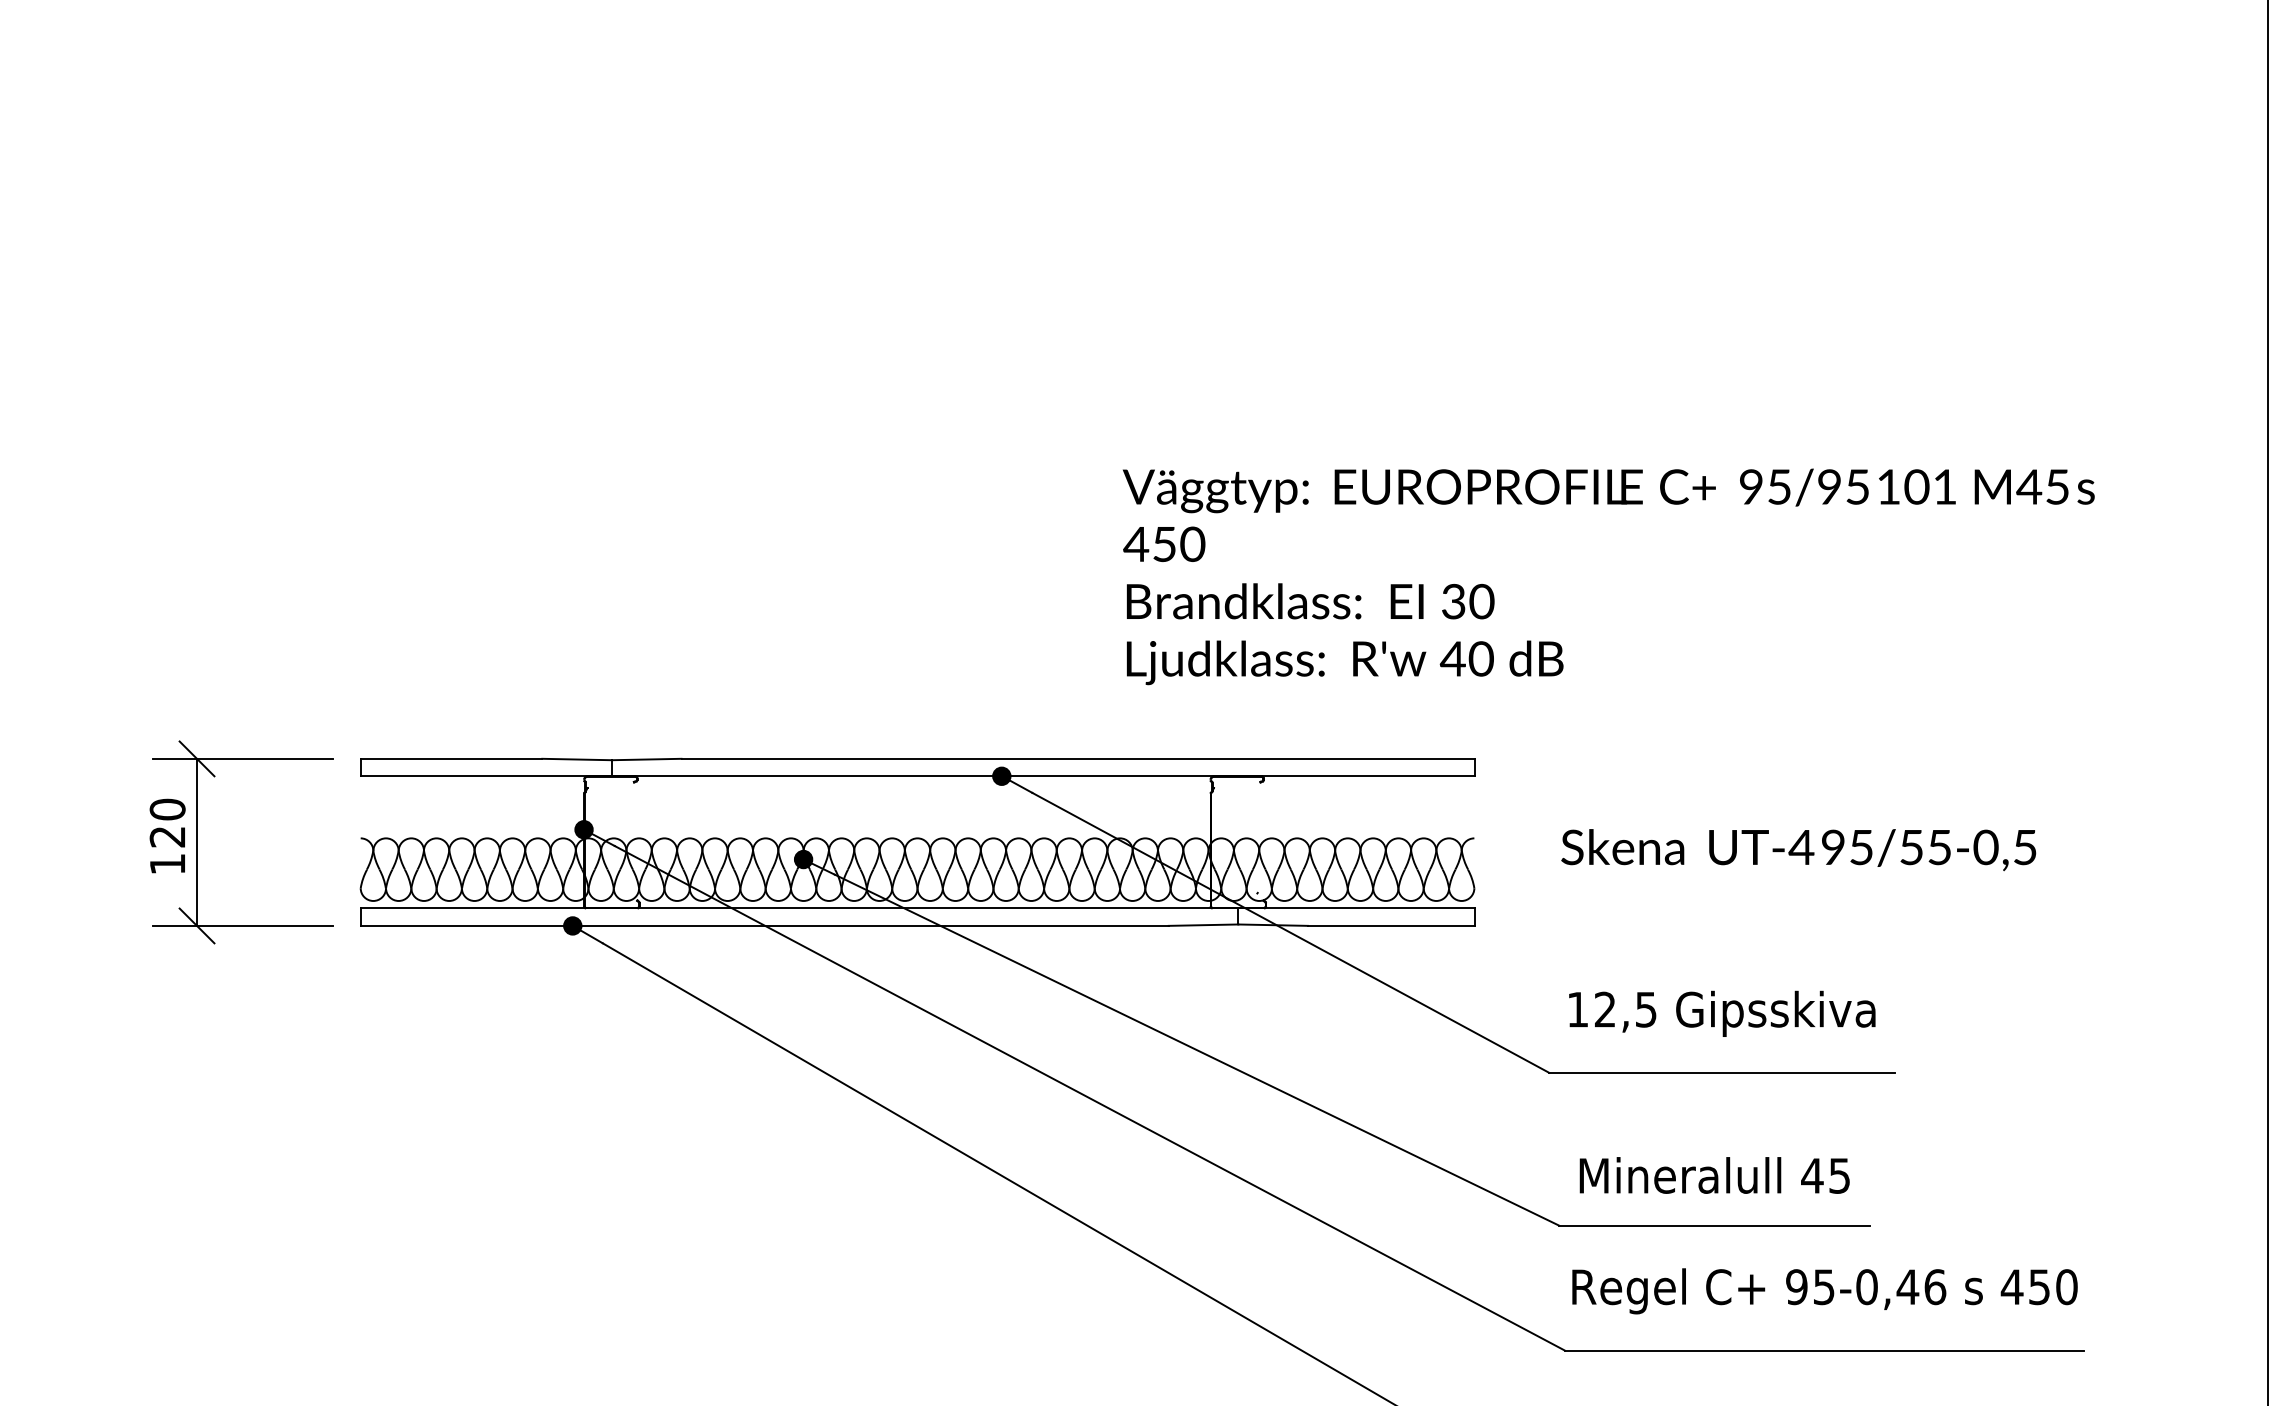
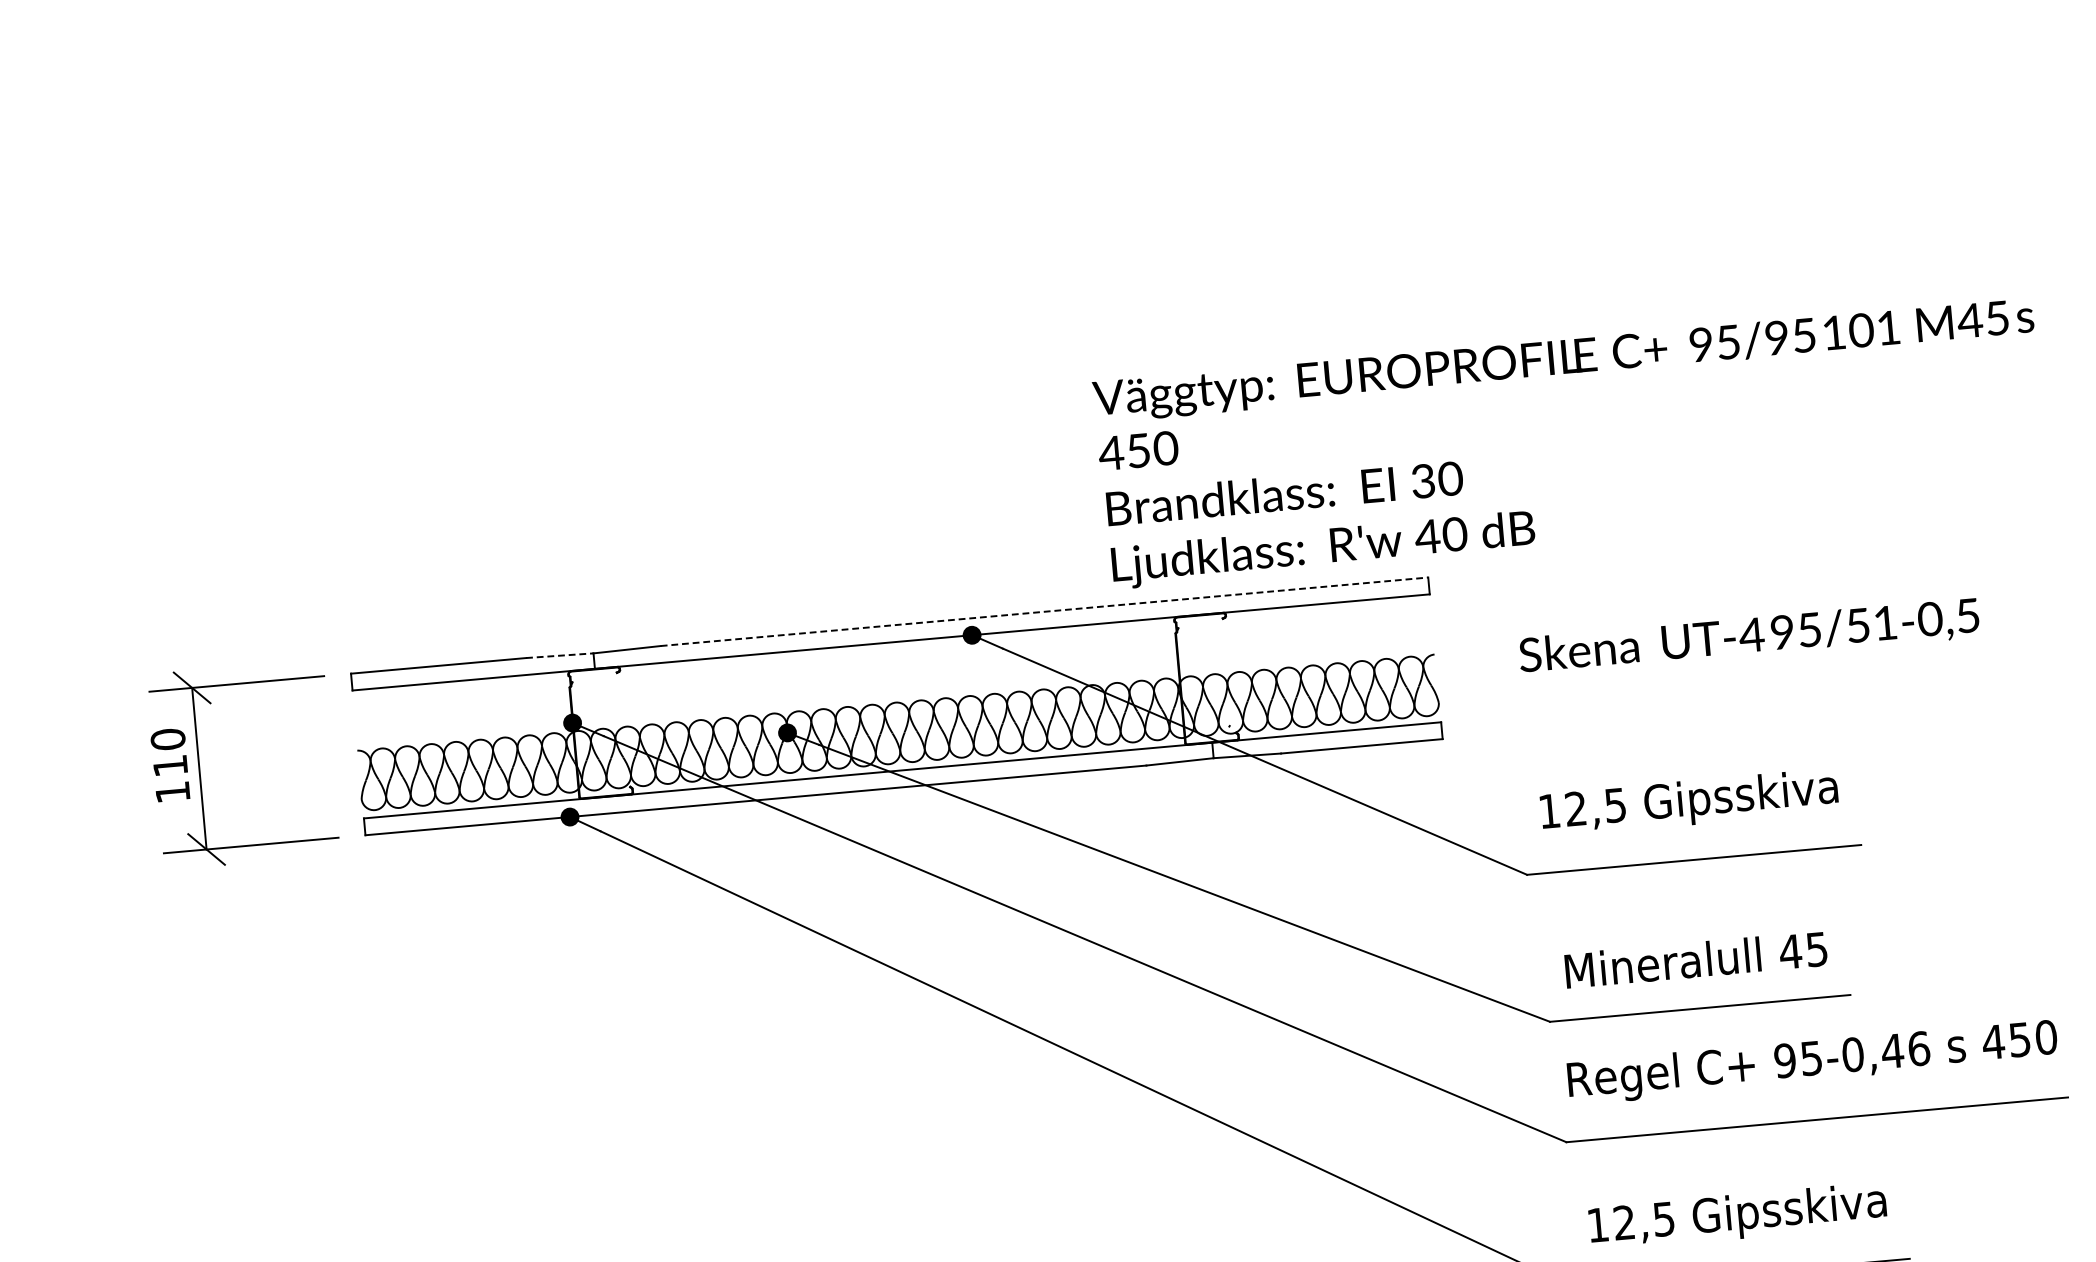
text: (1608, 576) -> (1570, 443), moved
line: (1078, 758) -> (1044, 611), solid -> dashed
line: (577, 759) -> (560, 655), solid -> dashed
text: (166, 837) -> (169, 766), 120 -> 110
text: (1939, 847) -> (1885, 623), 95/55-0,5 -> 95/51-0,5

